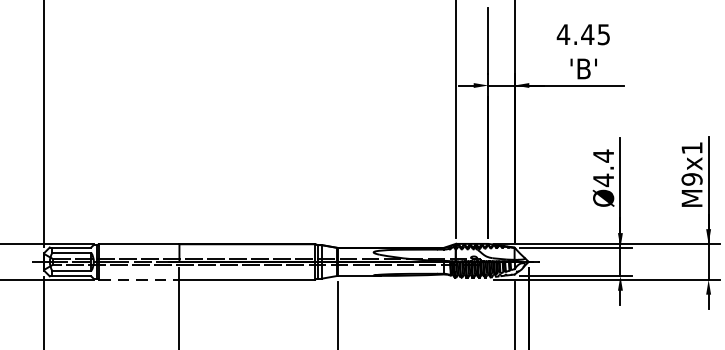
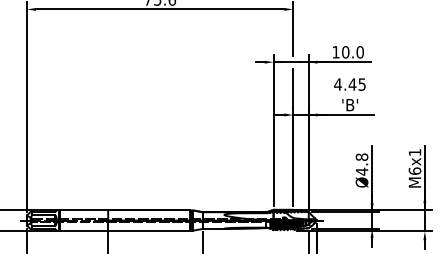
text: (602, 156) -> (361, 157), Ø4.4 -> Ø4.8
text: (691, 178) -> (414, 170), M9x1 -> M6x1
line: (139, 280) -> (84, 231), dashed -> solid

